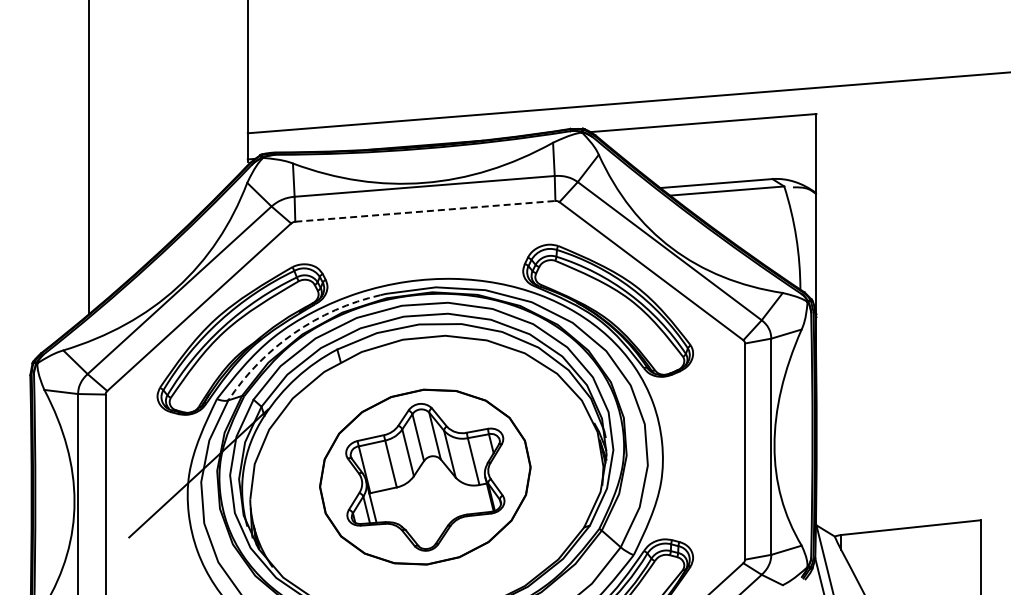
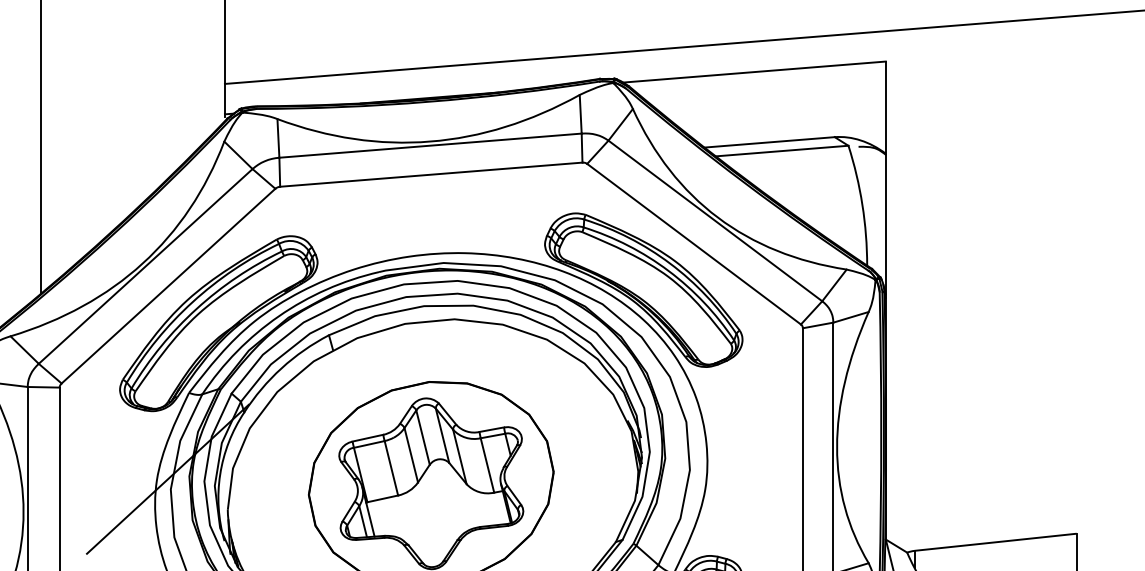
line: (425, 211) -> (431, 174), dashed -> solid
arc: (294, 333) -> (279, 316), dashed -> solid

